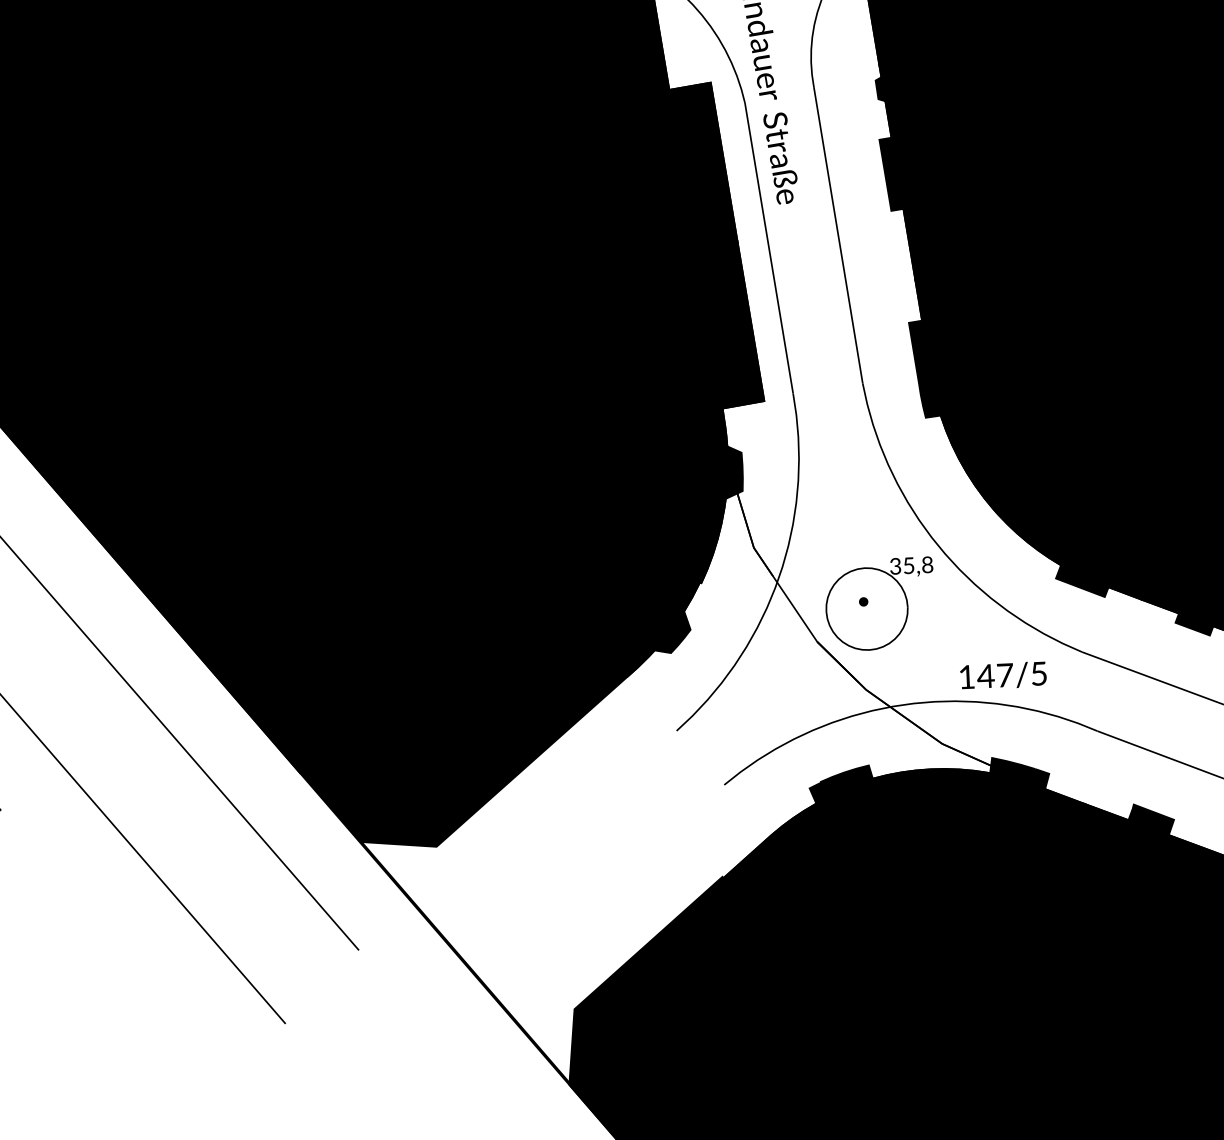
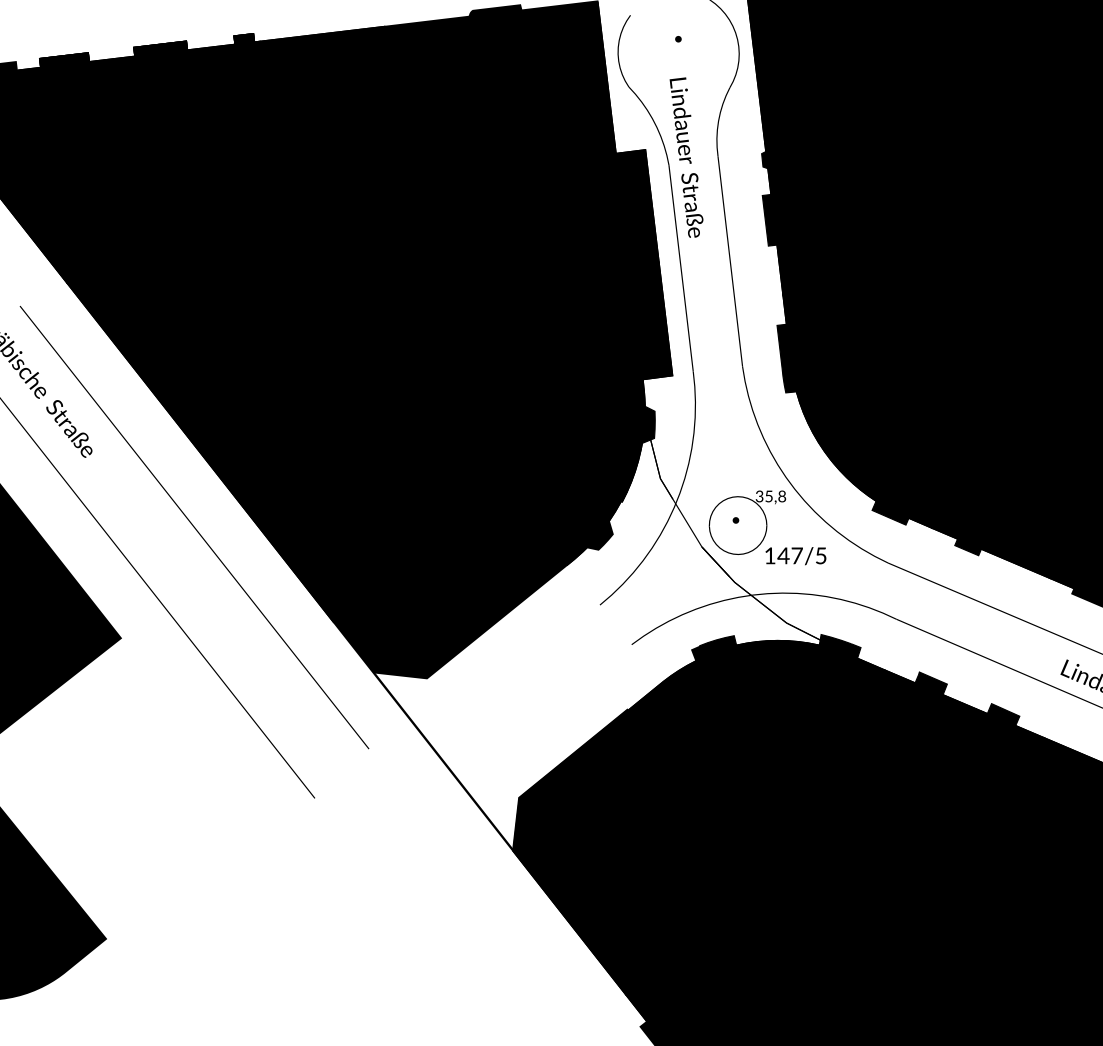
text: (1002, 676) -> (795, 556), moved

